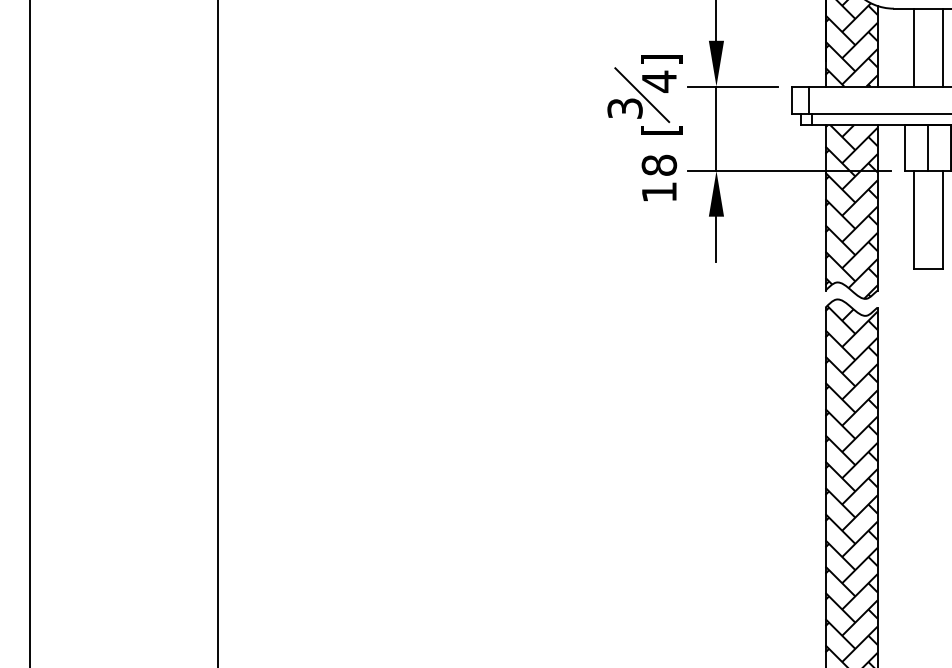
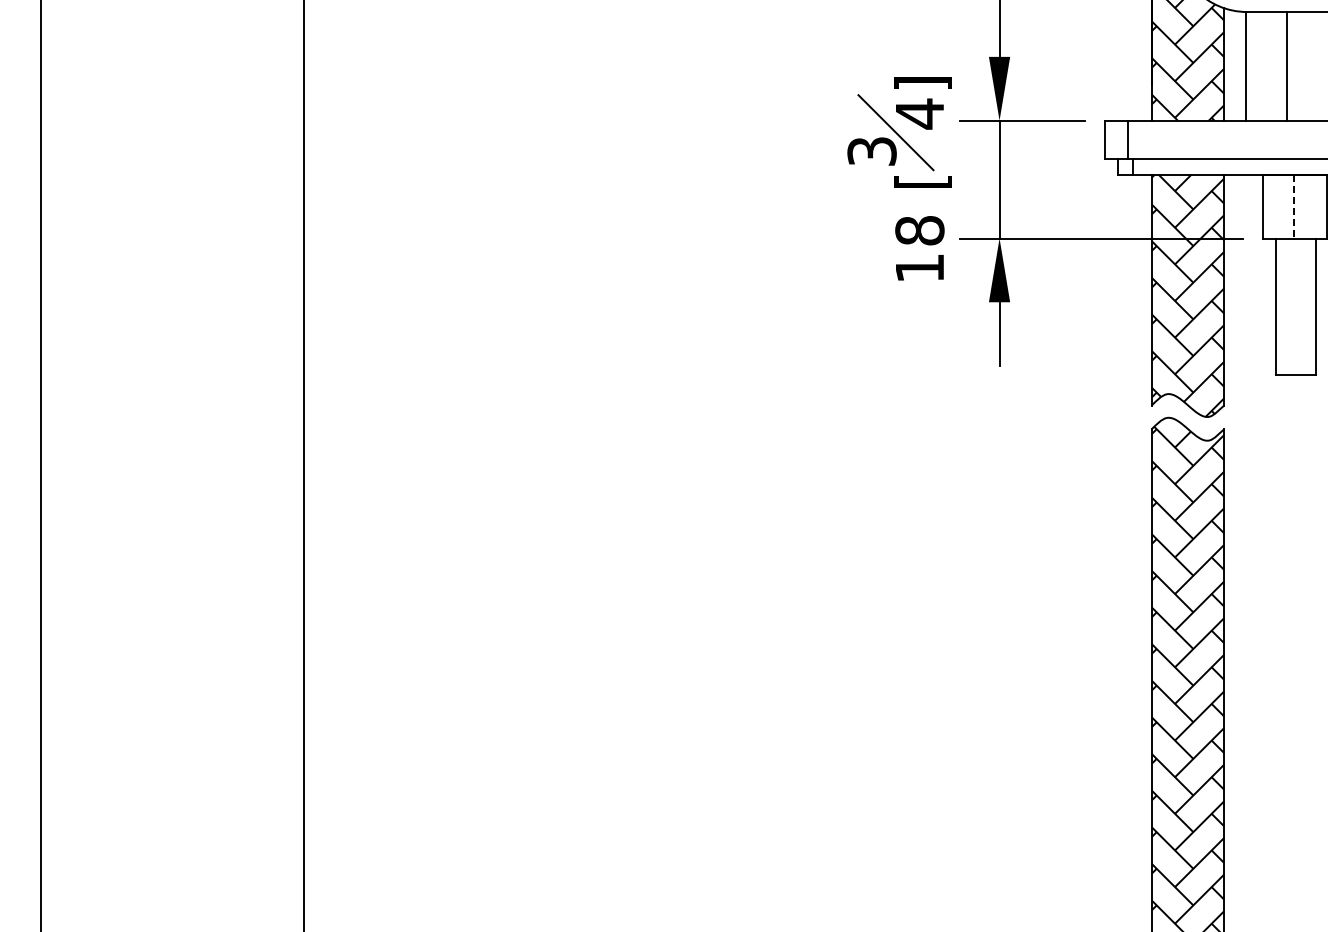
line: (914, 47) -> (1245, 66), moved
line: (943, 47) -> (1287, 66), moved
line: (927, 148) -> (1294, 206), solid -> dashed

